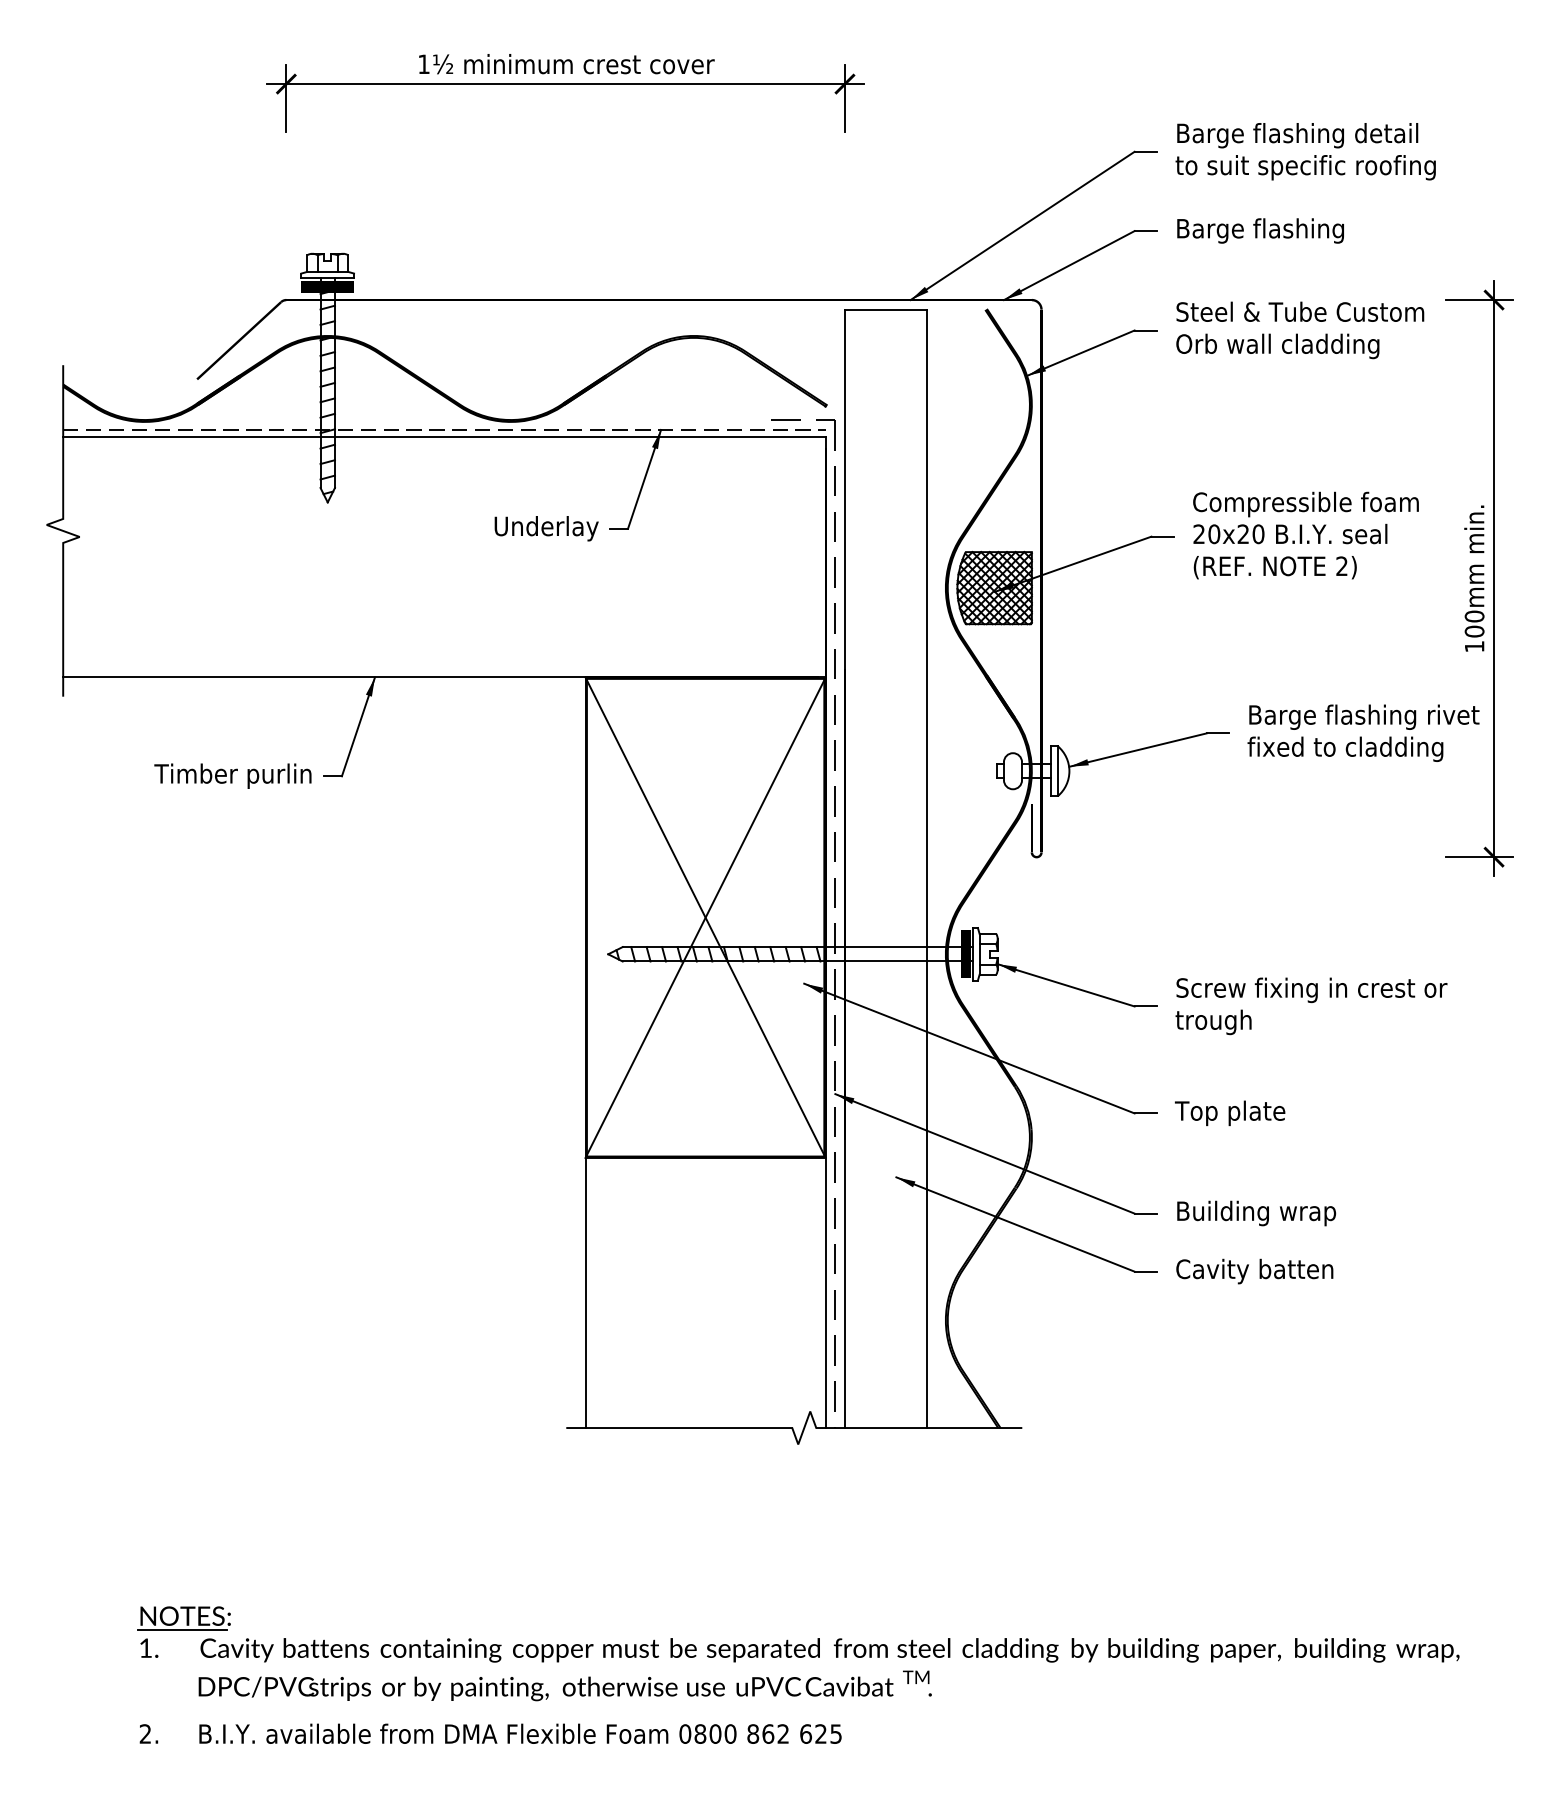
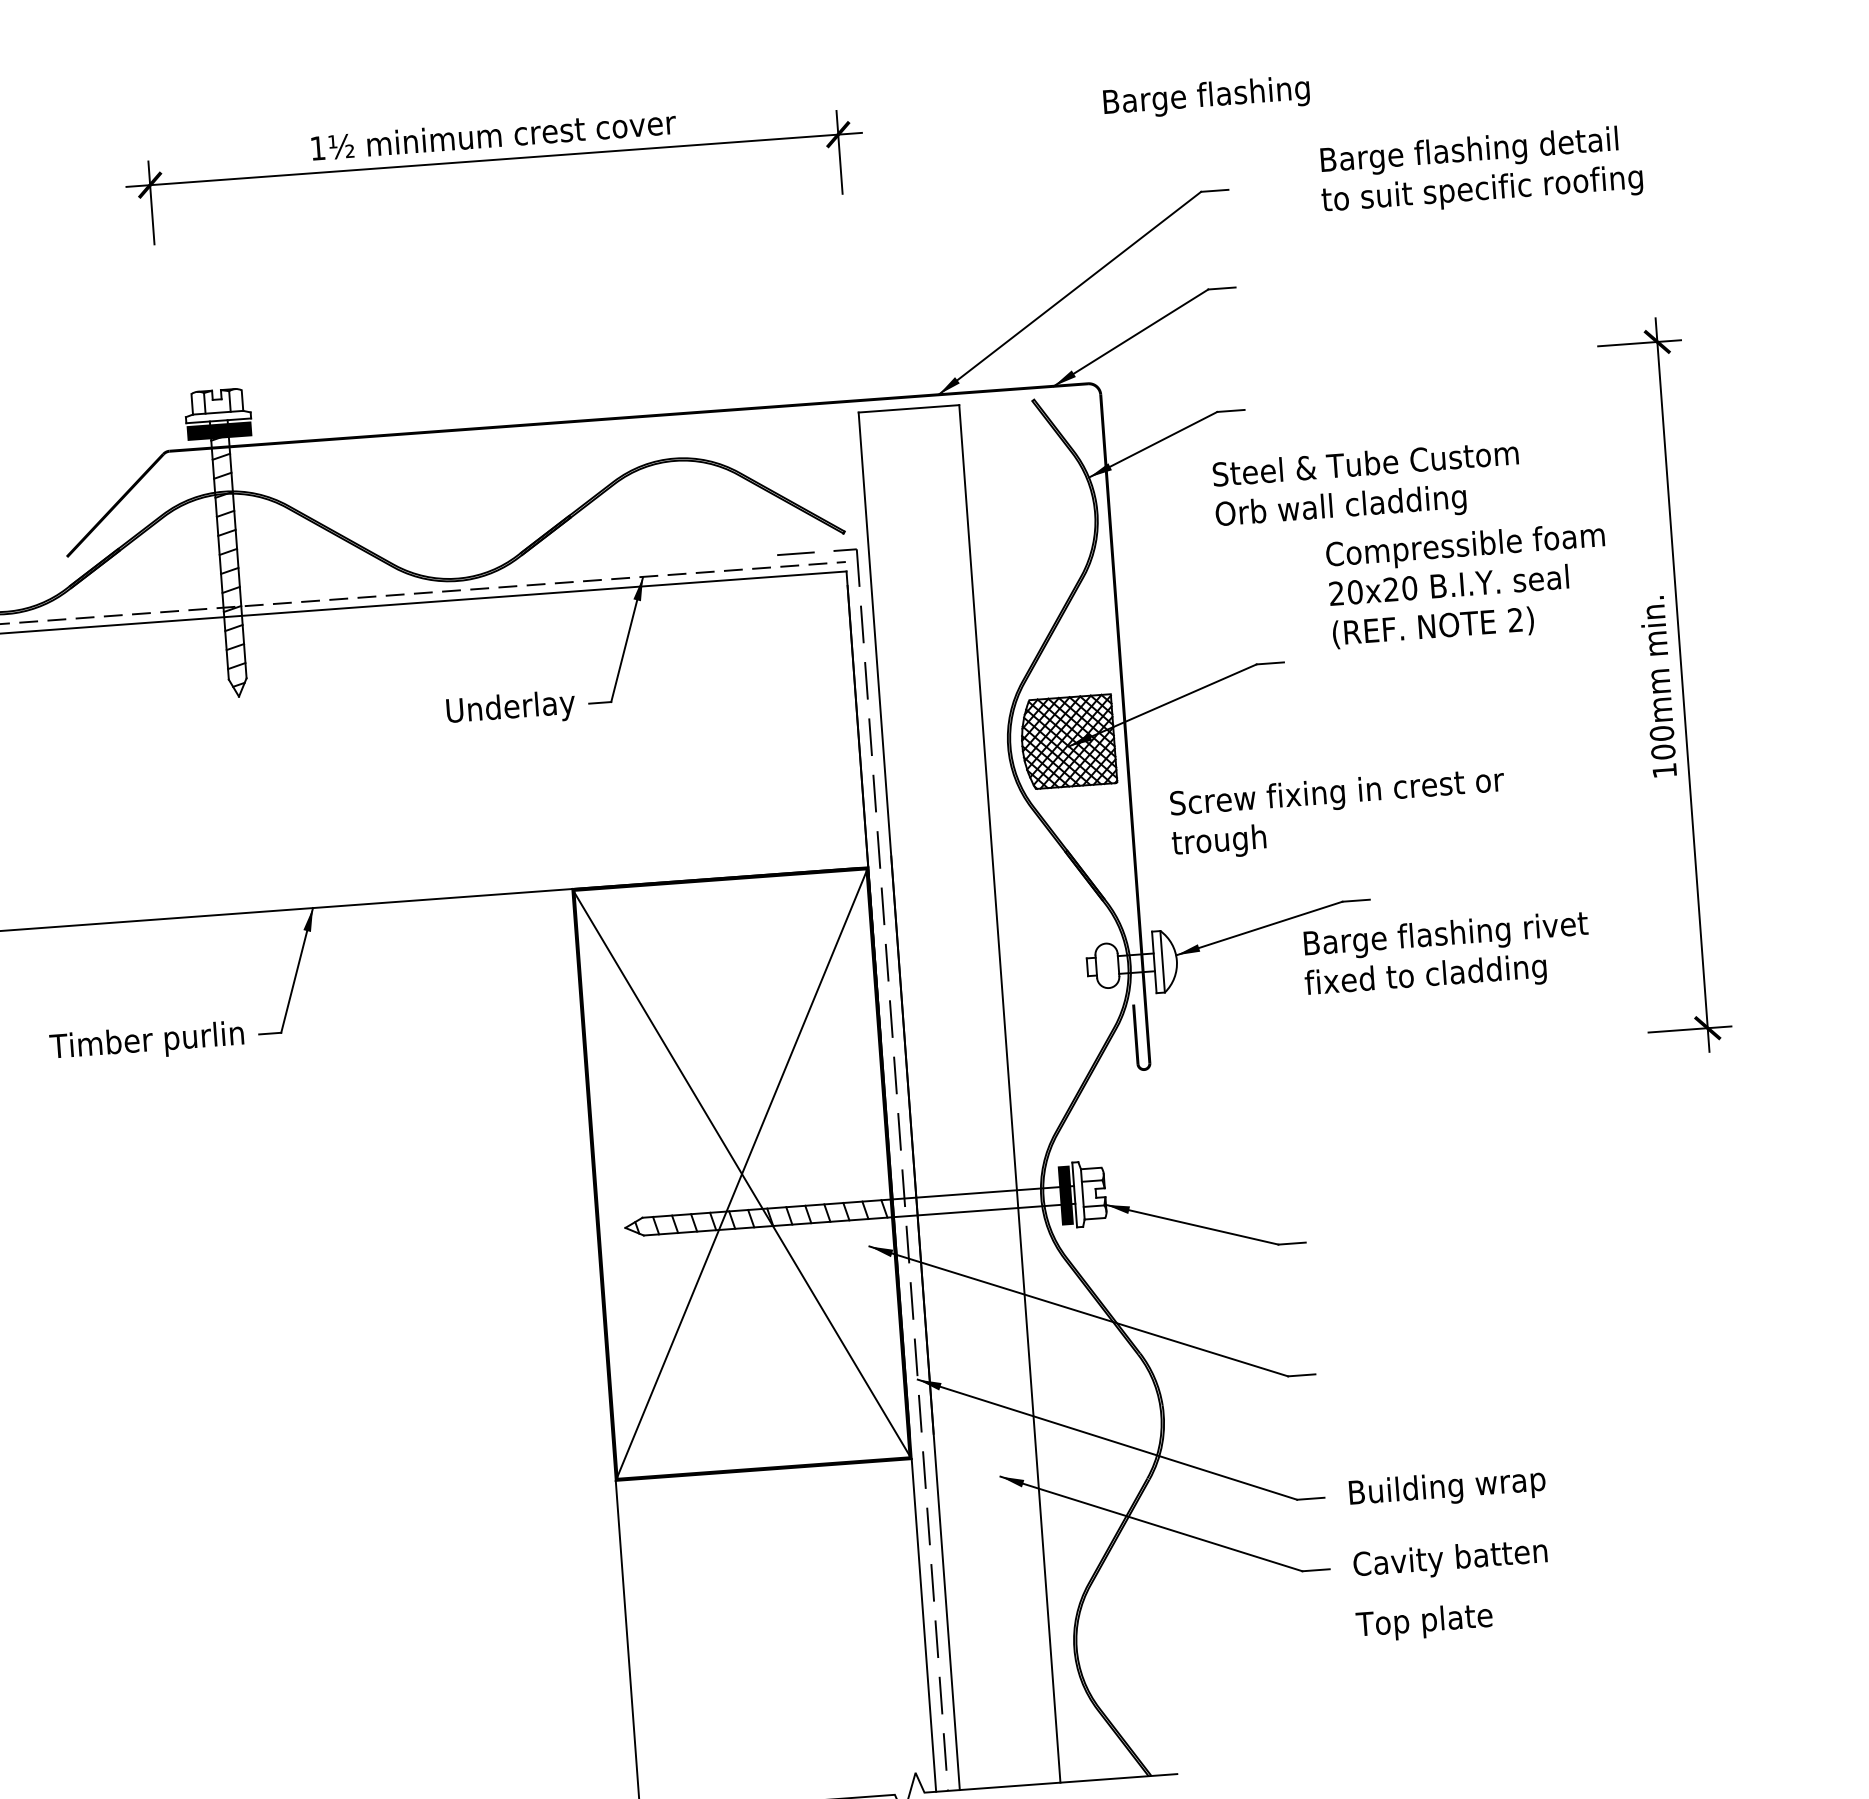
text: (1305, 151) -> (1480, 170), moved
text: (1260, 230) -> (1206, 96), moved
text: (1300, 330) -> (1367, 486), moved
text: (1305, 535) -> (1467, 585), moved
text: (1363, 732) -> (1446, 954), moved
text: (1311, 1006) -> (1338, 814), moved
text: (1230, 1113) -> (1424, 1622), moved

